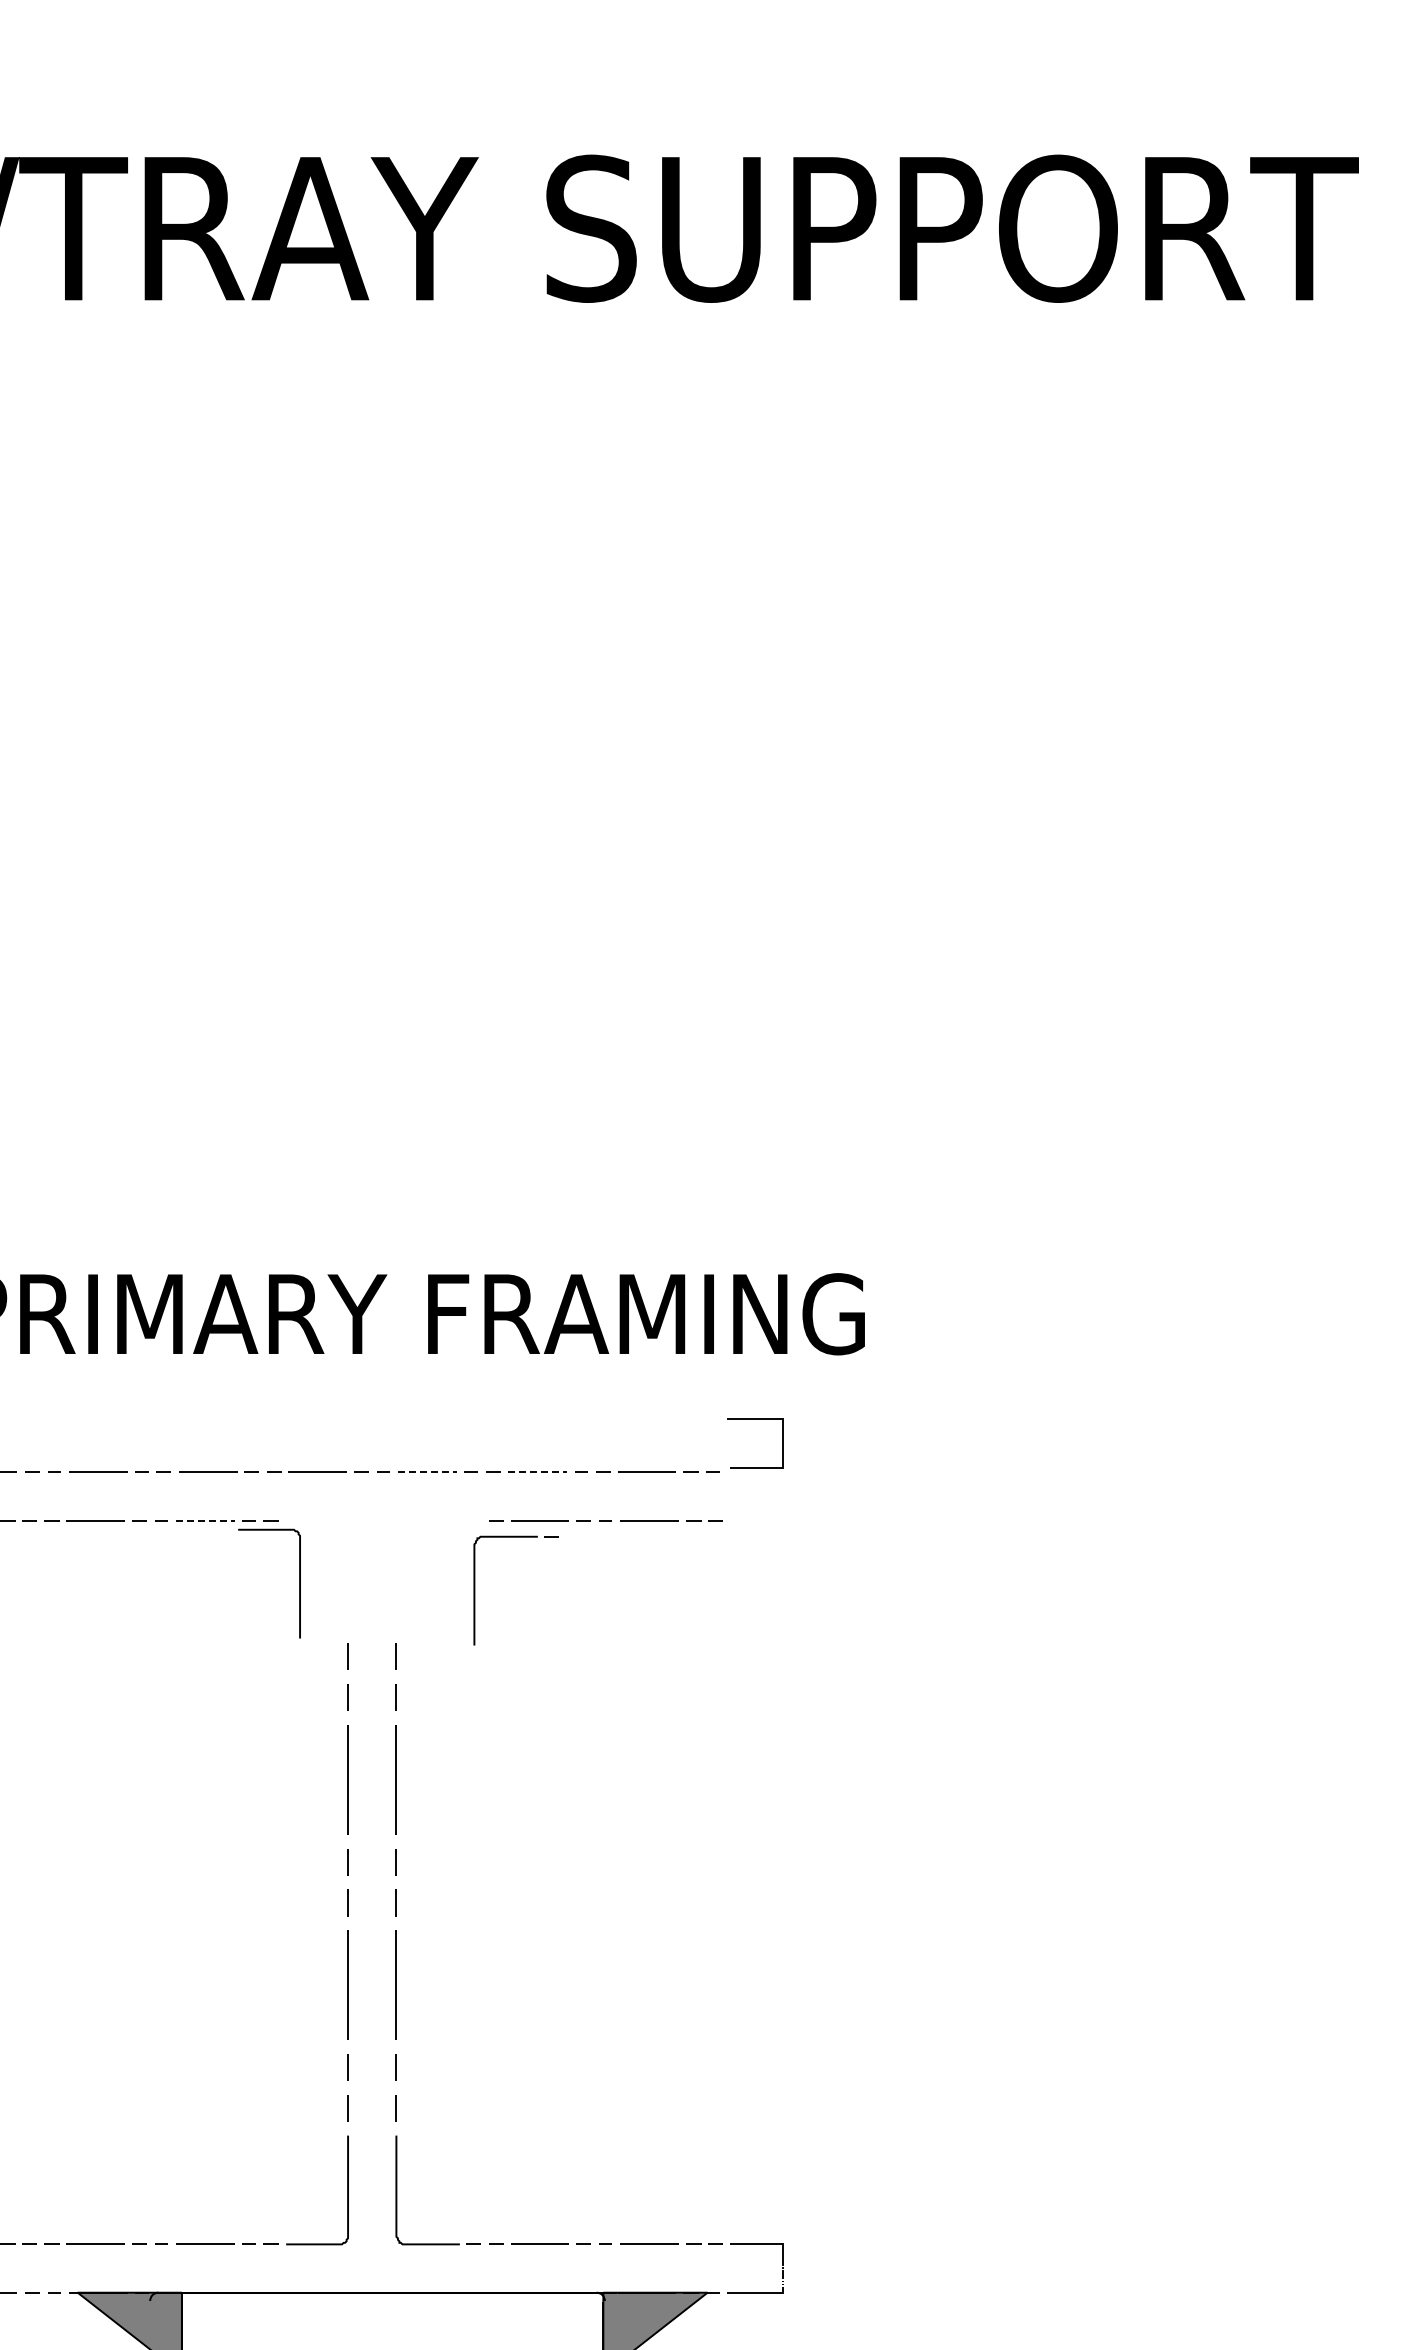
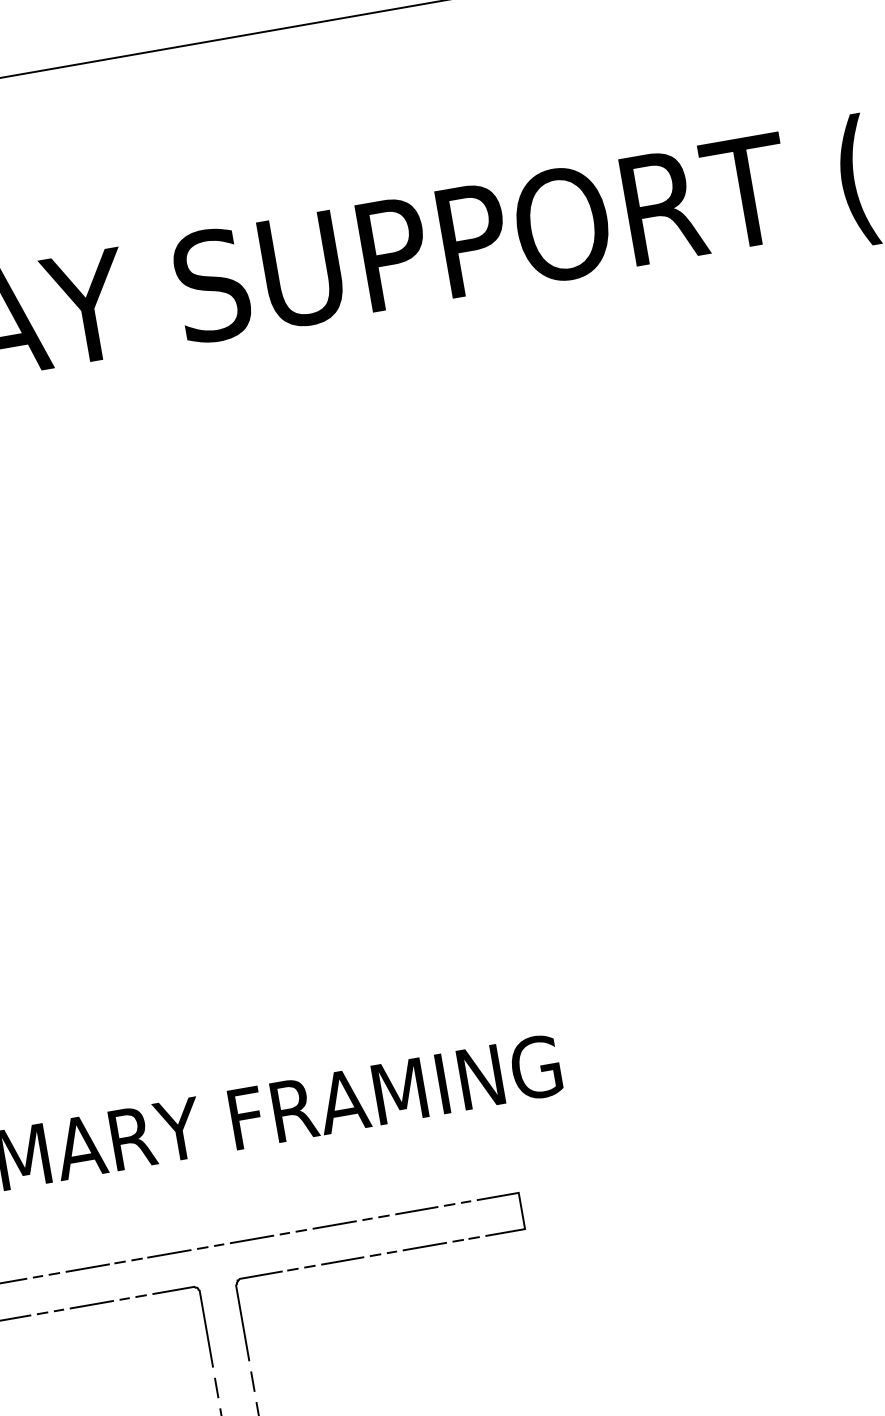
line: (755, 1419) -> (498, 1196), moved
line: (427, 1472) -> (252, 1239), dashed -> solid
line: (538, 1472) -> (335, 1224), dashed -> solid
line: (205, 1520) -> (91, 1304), dashed -> solid
curve: (299, 1583) -> (205, 1326), moved
part: (475, 1590) -> (242, 1319), moved

